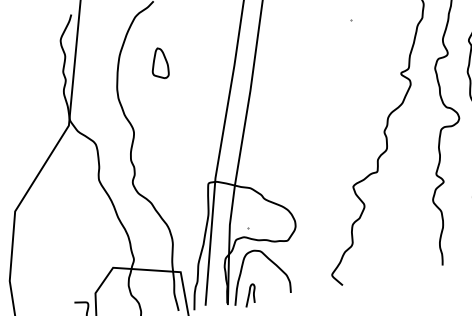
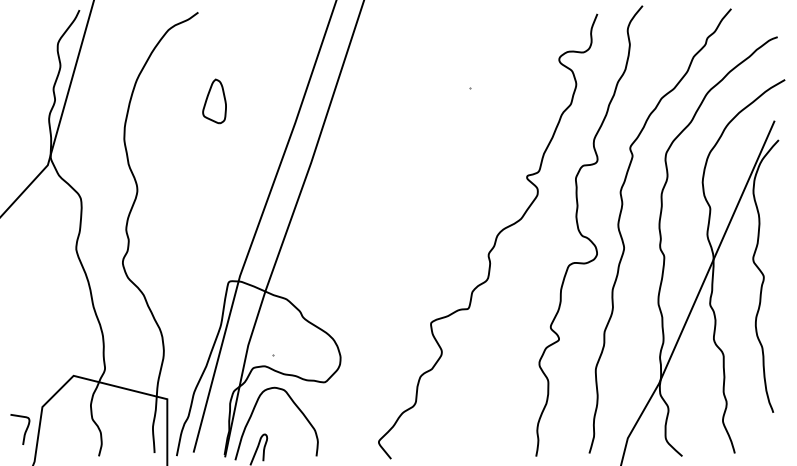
part: (159, 63) -> (214, 101), moved

